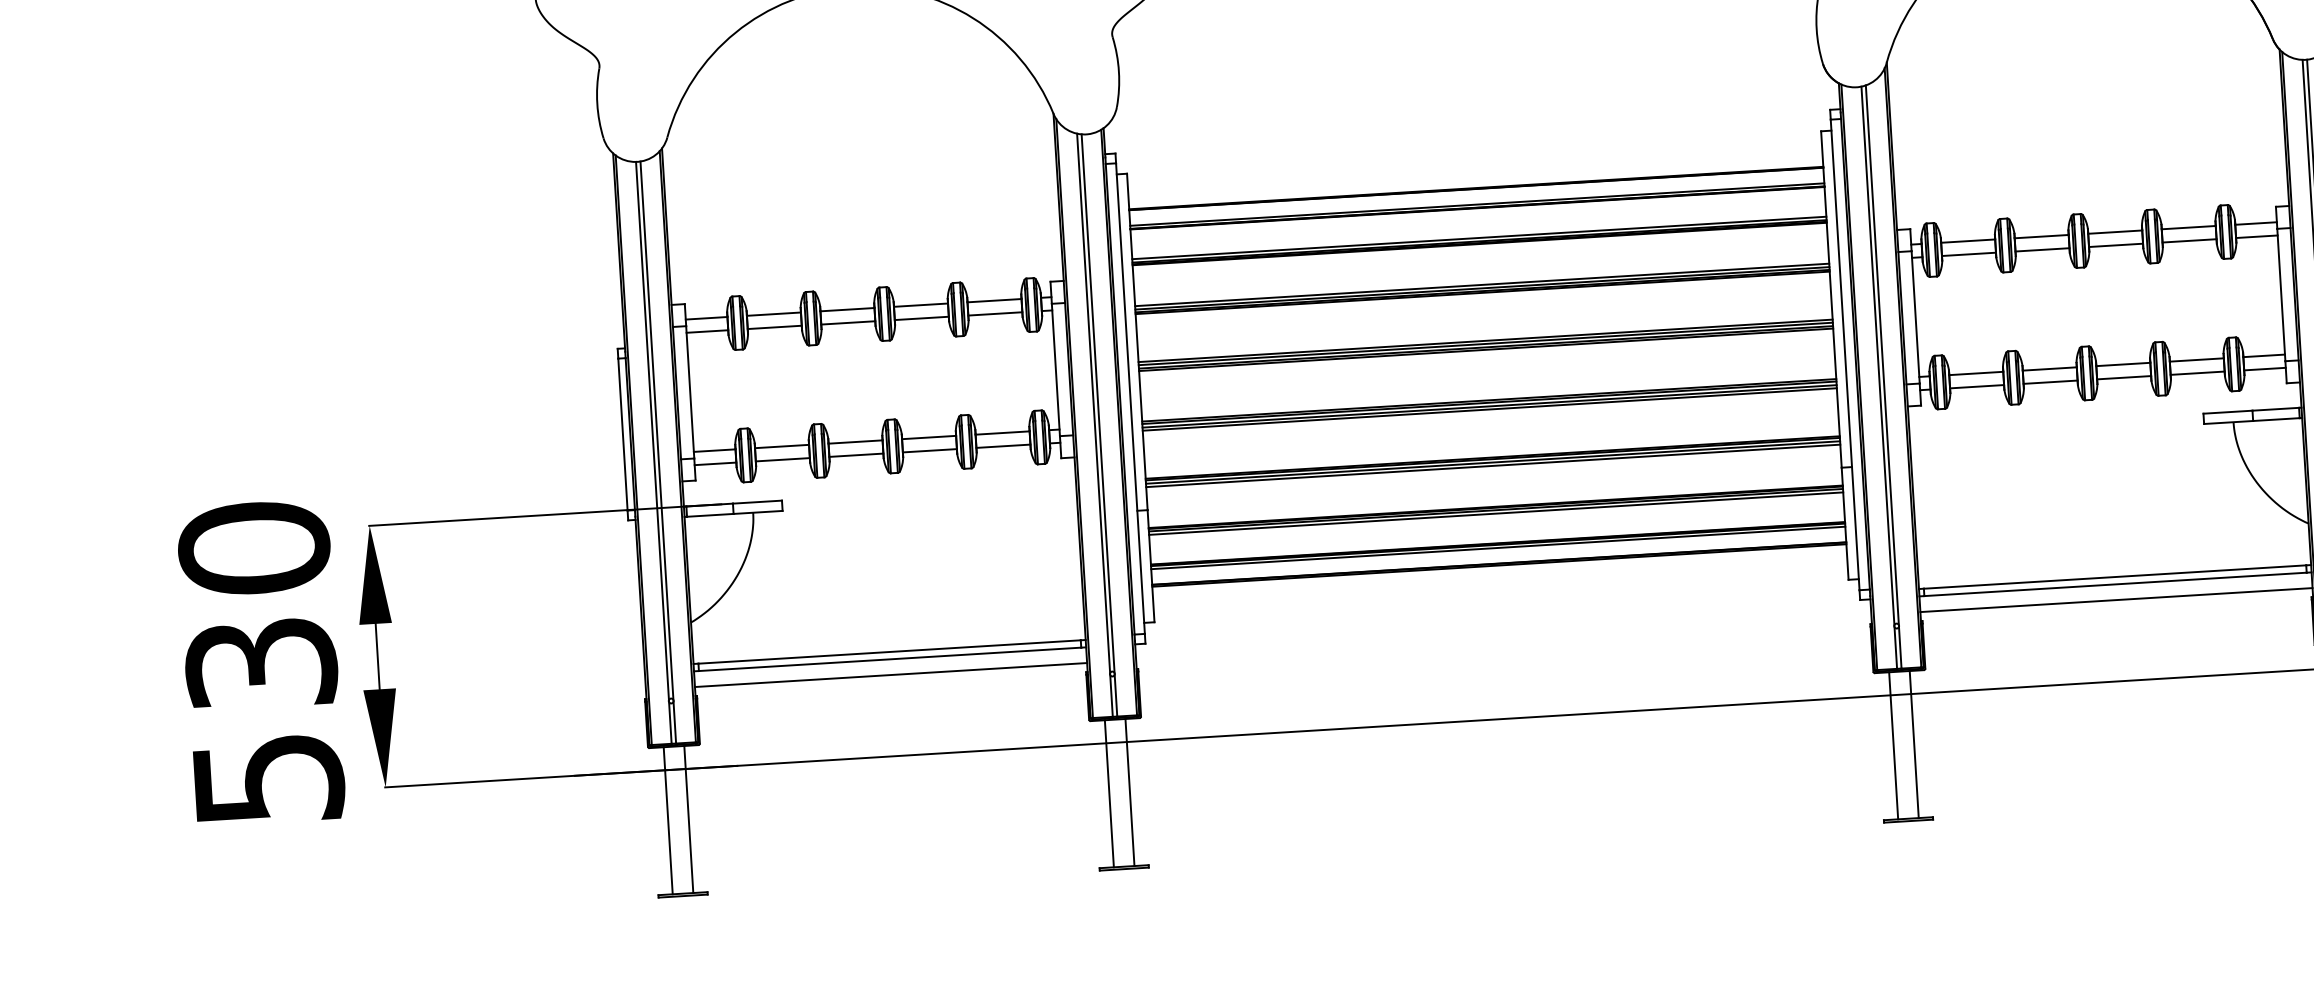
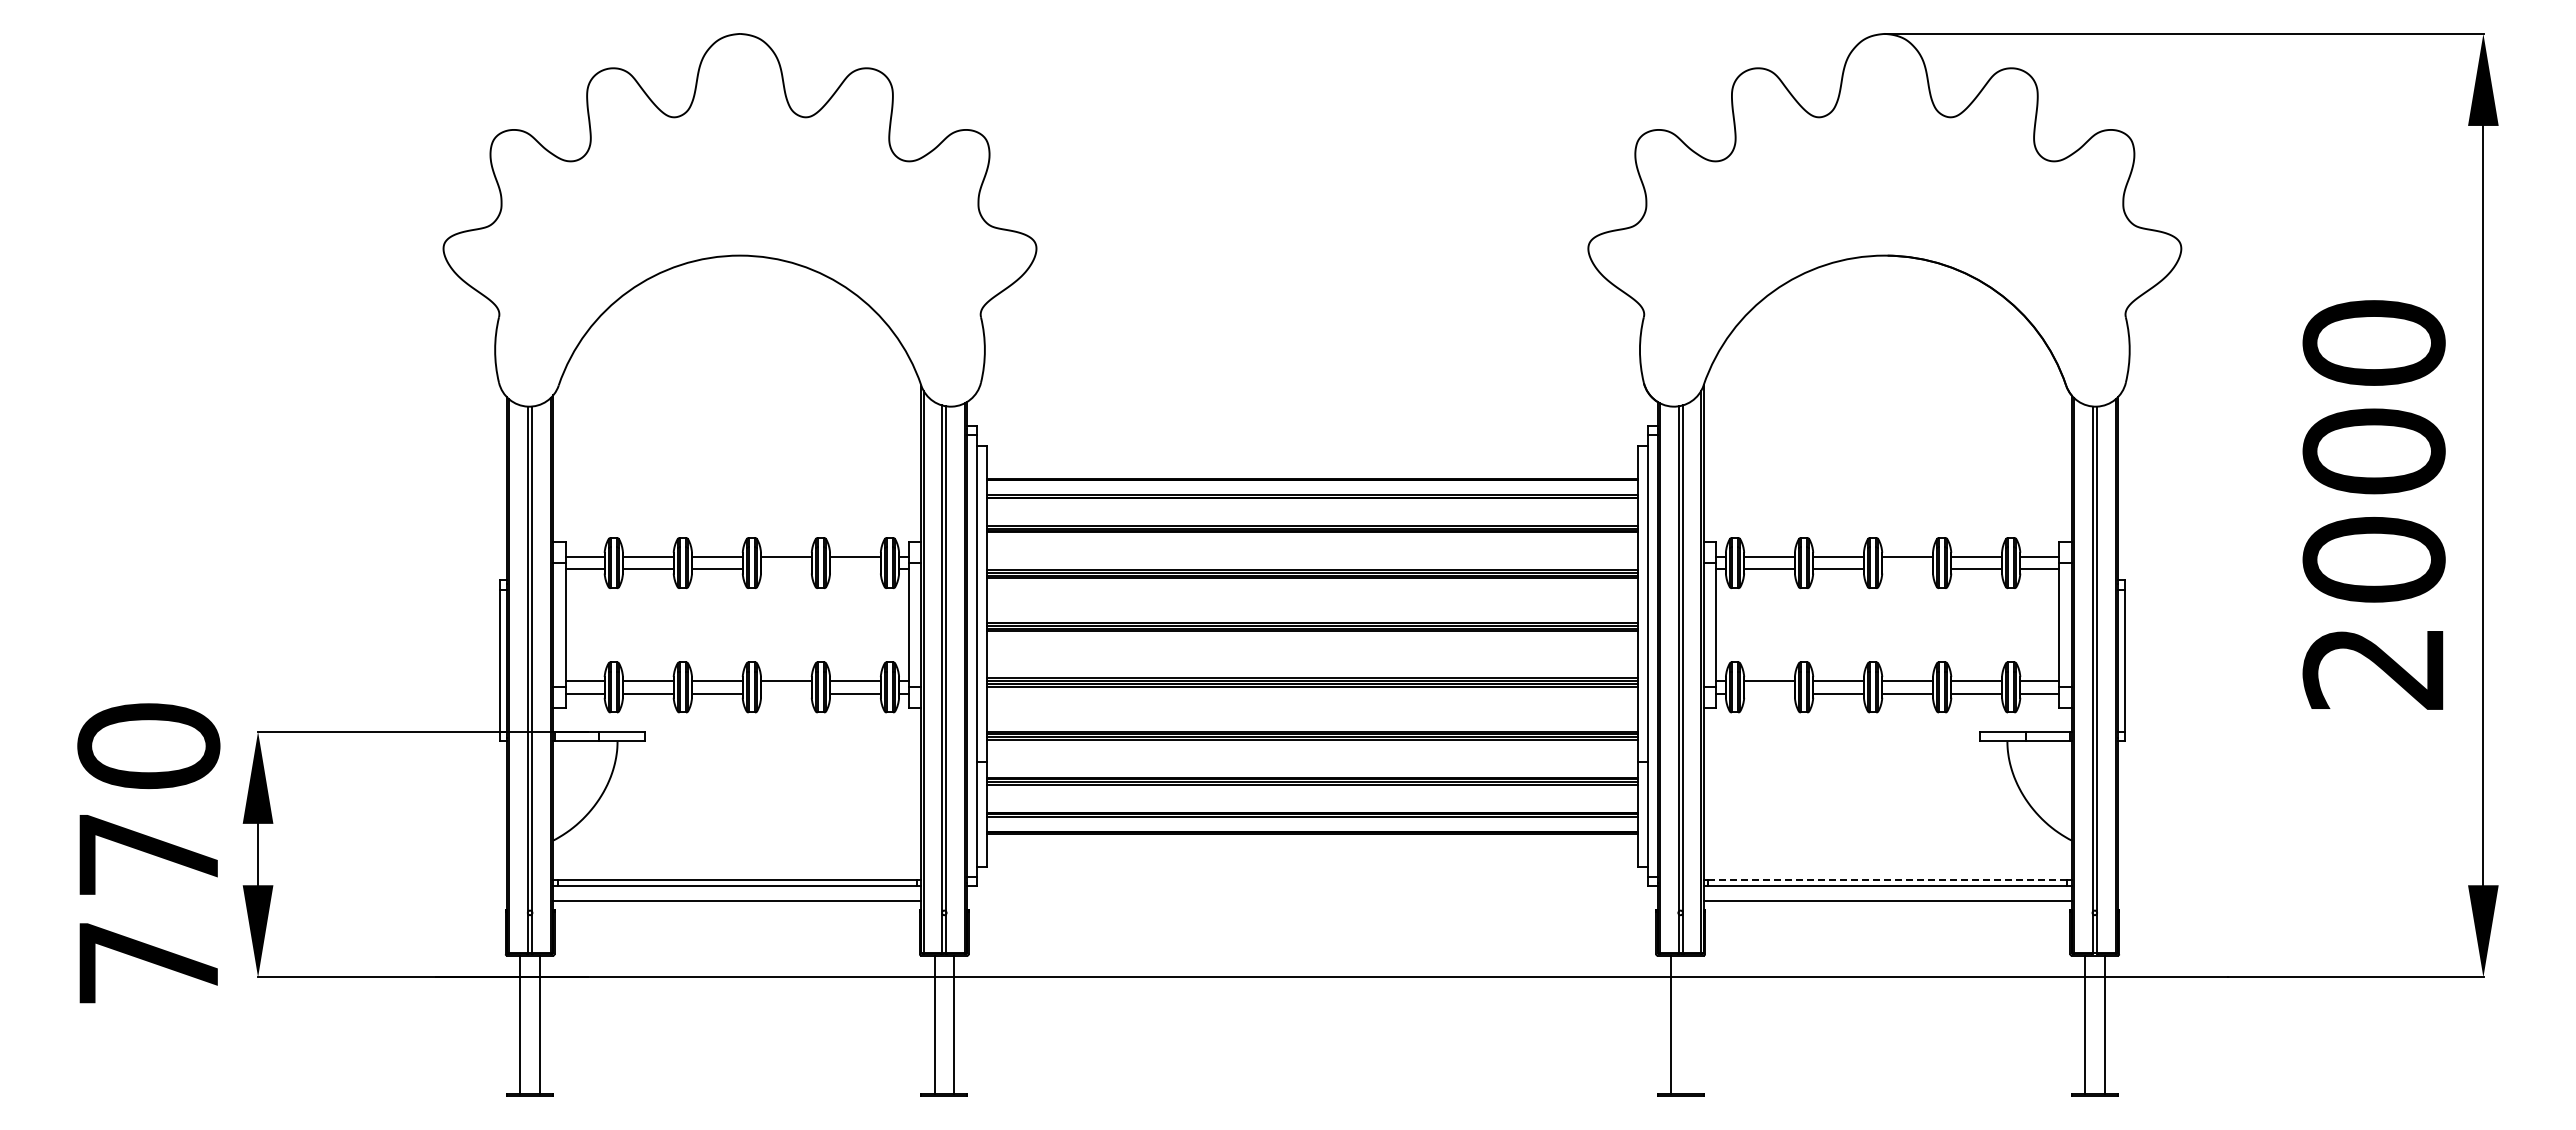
line: (2115, 245) -> (1907, 569), removed
line: (995, 314) -> (855, 569), removed
line: (921, 318) -> (786, 569), removed
line: (1977, 386) -> (1769, 693), removed
line: (930, 450) -> (786, 693), removed
line: (2115, 576) -> (1888, 879), solid -> dashed
text: (264, 721) -> (148, 908), 530 -> 770
line: (1914, 744) -> (1690, 1024), removed

